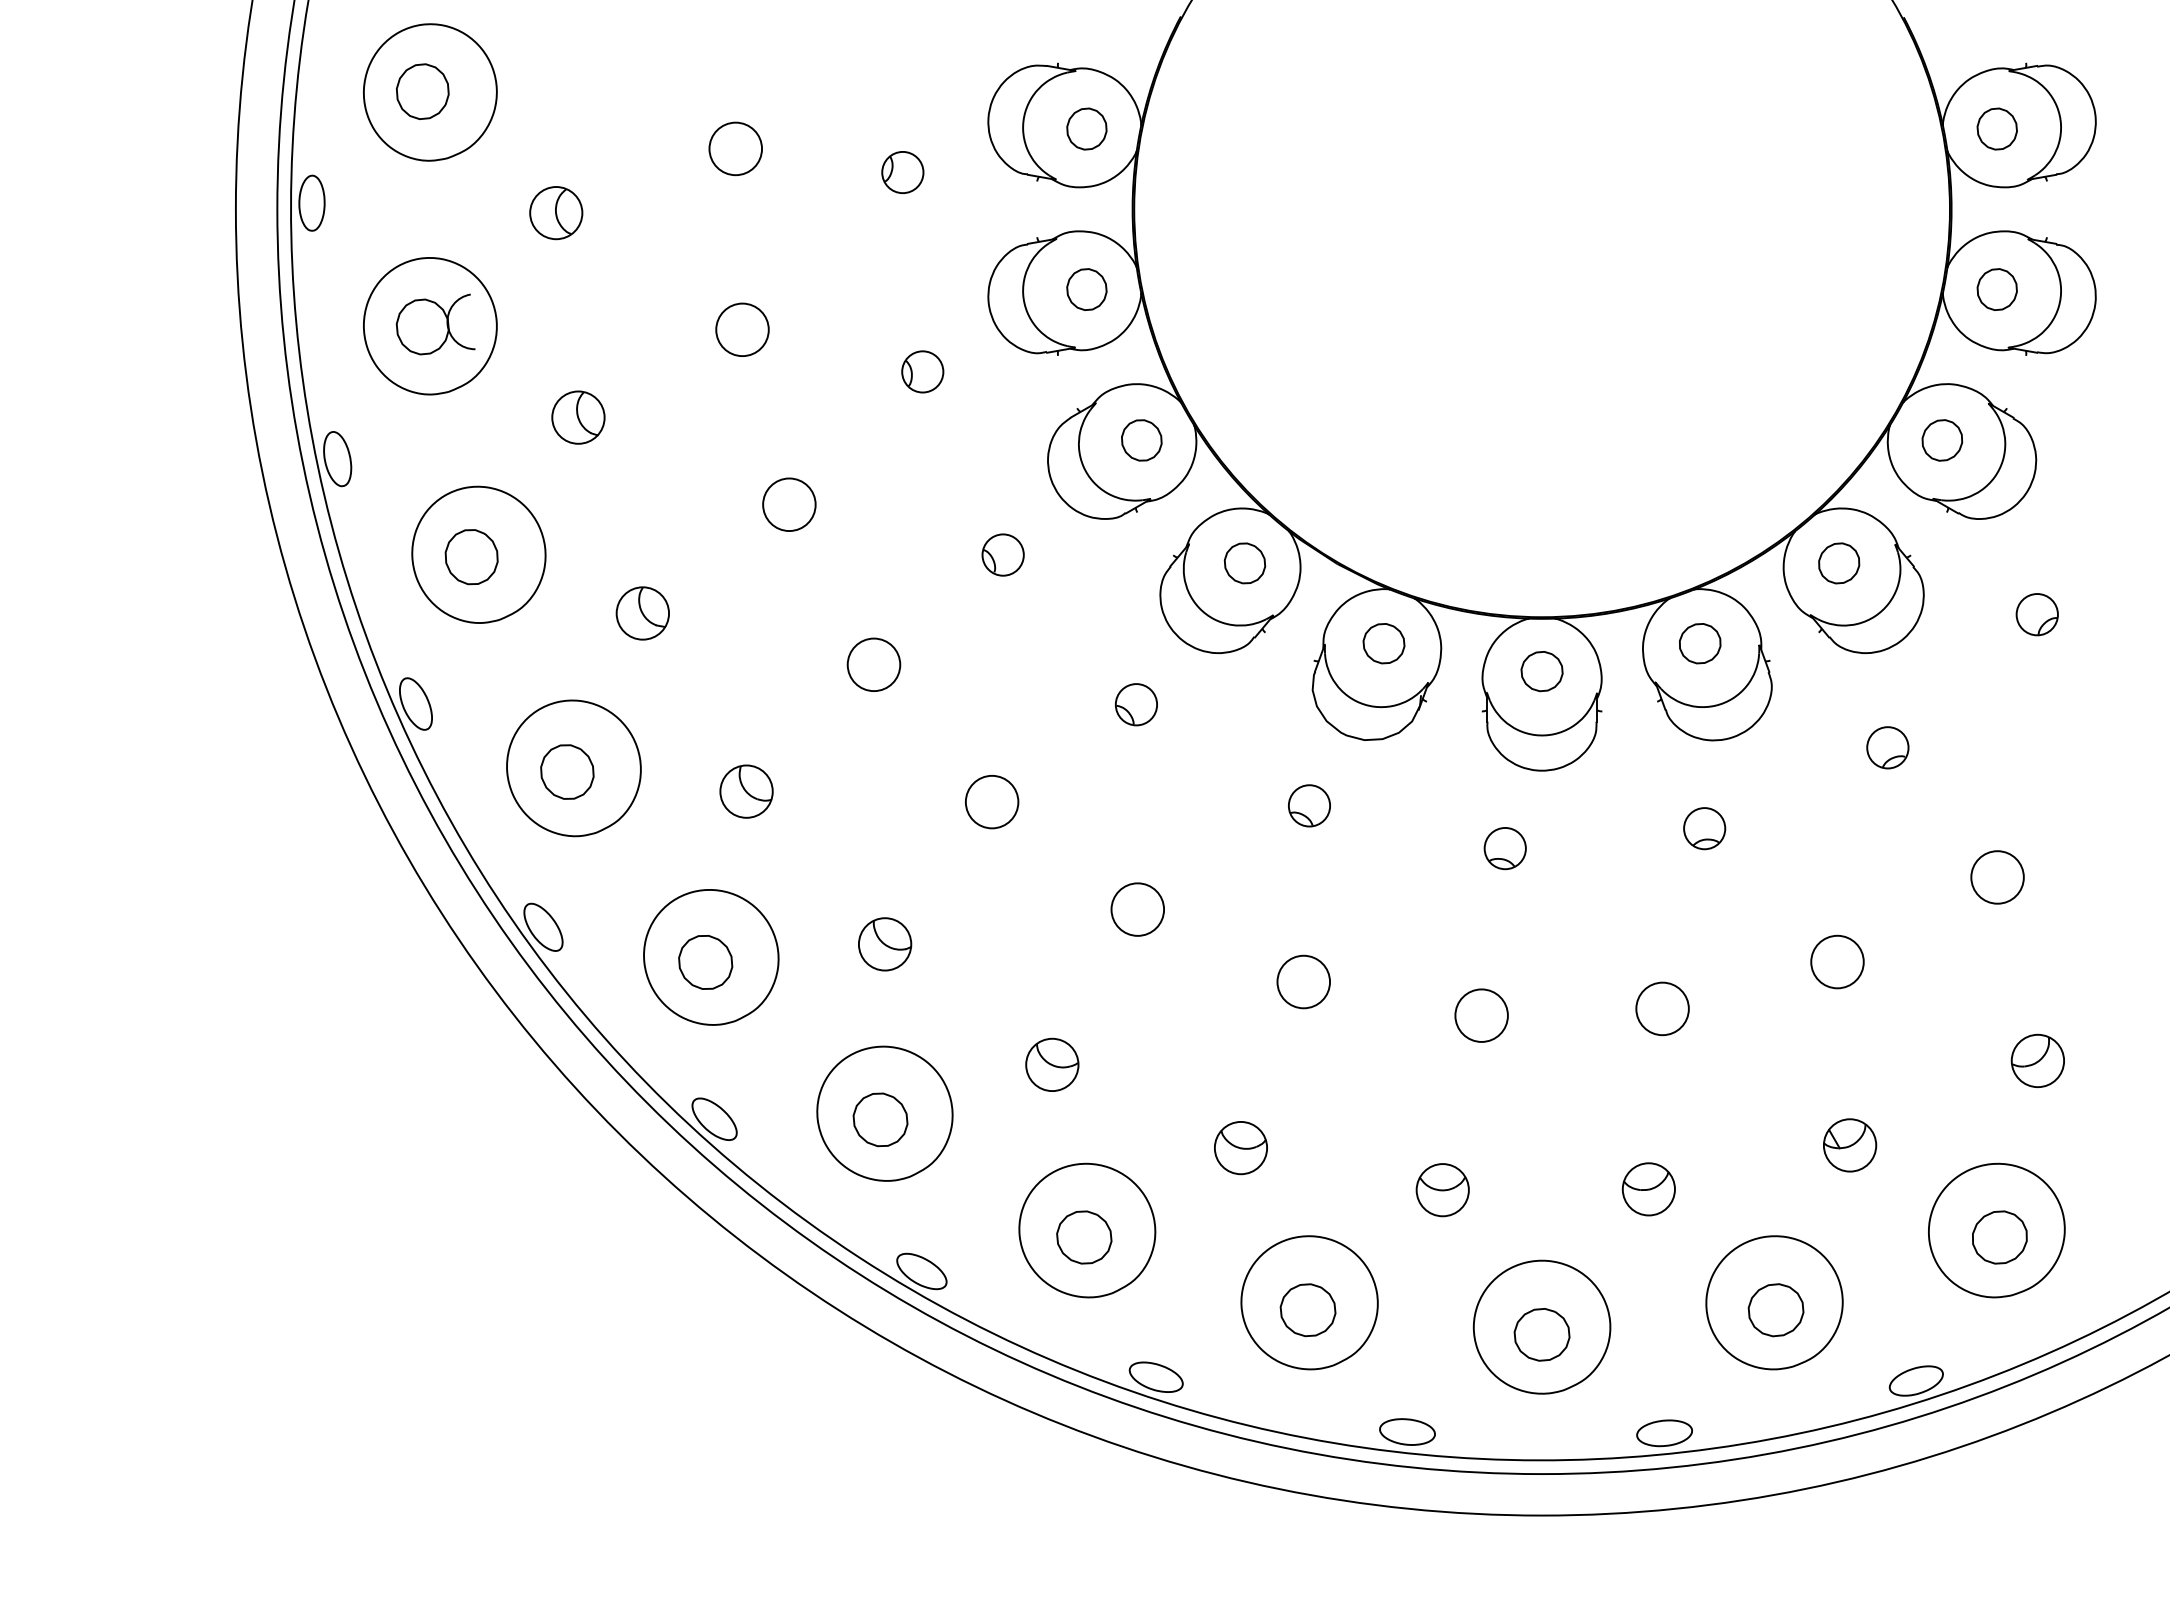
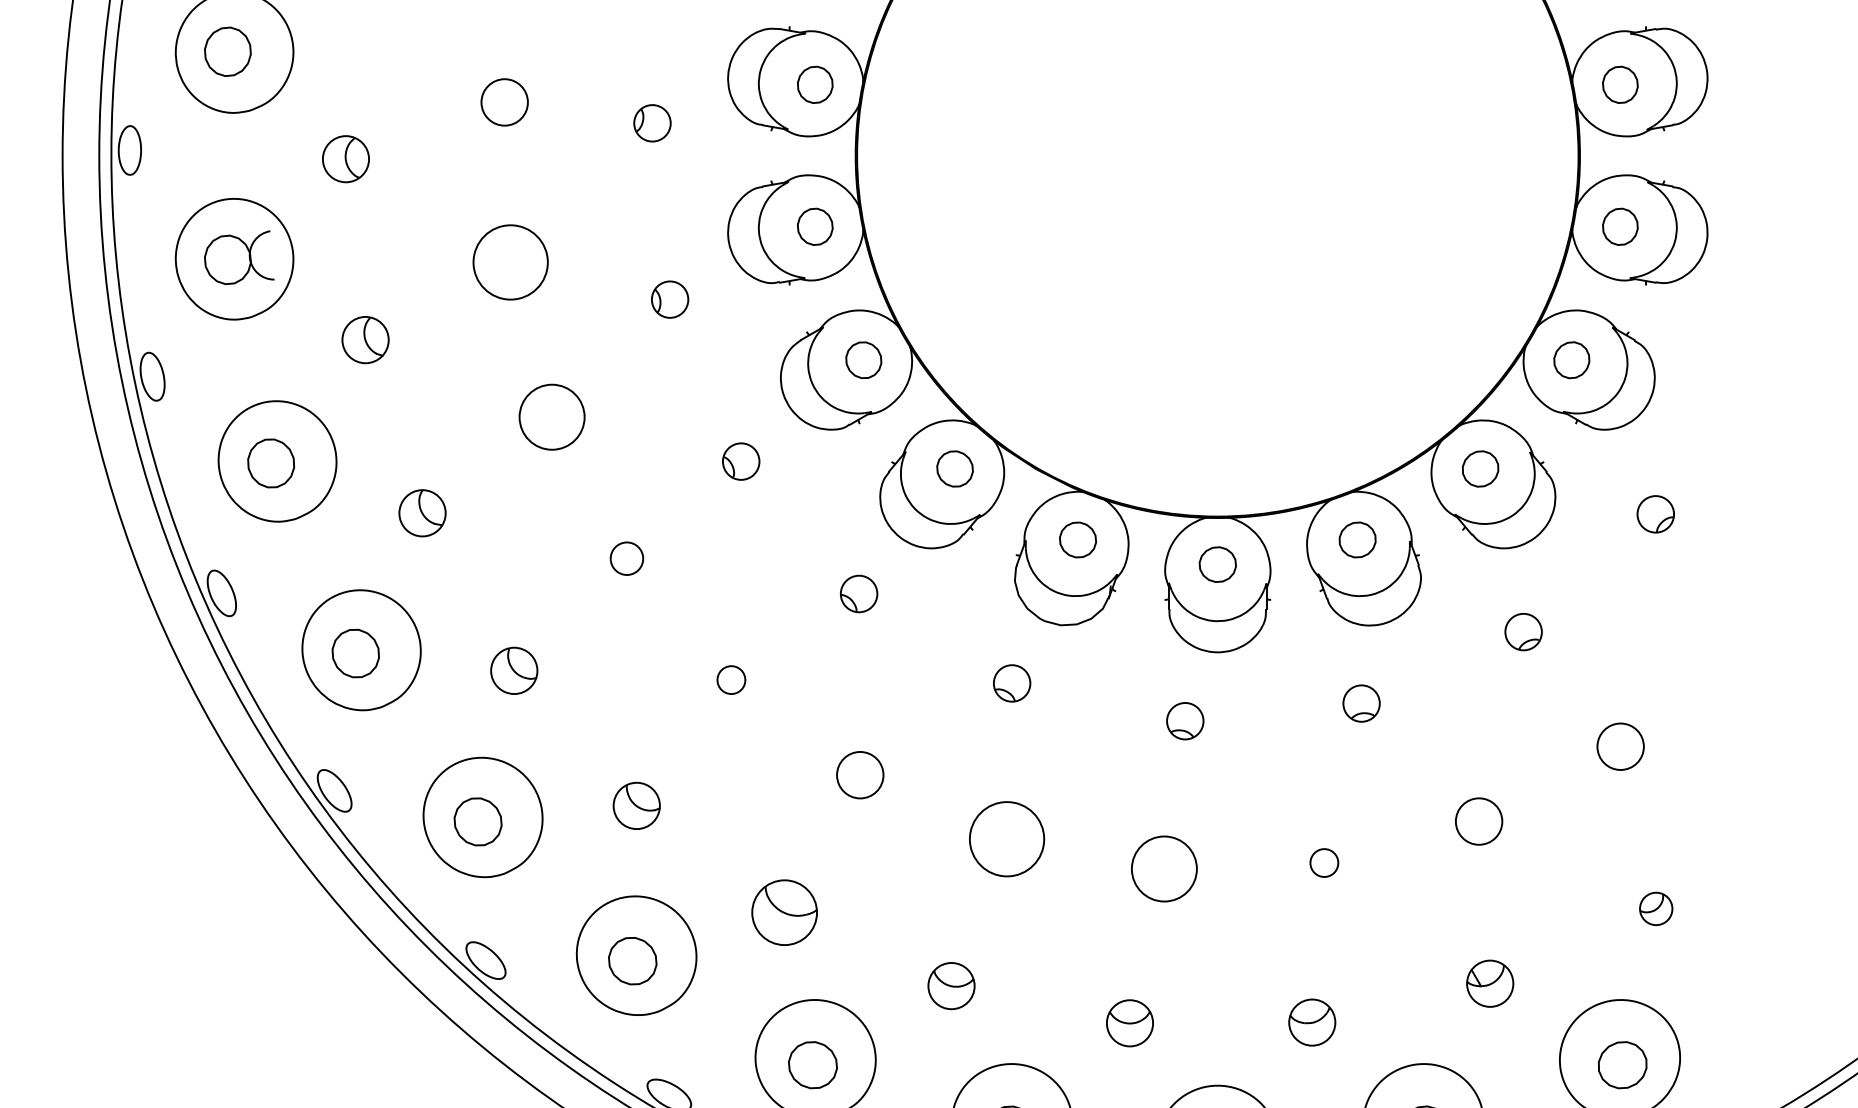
circle: (742, 329) -> (510, 262), size x1.6
circle: (789, 504) -> (552, 416), size x1.4
circle: (873, 664) -> (626, 558), size x0.7
circle: (991, 801) -> (730, 679), size x0.6
circle: (1303, 981) -> (1006, 838), size x1.6
circle: (1662, 1008) -> (1324, 862), size x0.6
circle: (1481, 1015) -> (1164, 868), size x1.4
part: (2037, 1060) -> (1655, 908), size x0.7
part: (1052, 1064) -> (784, 912), size x1.4

